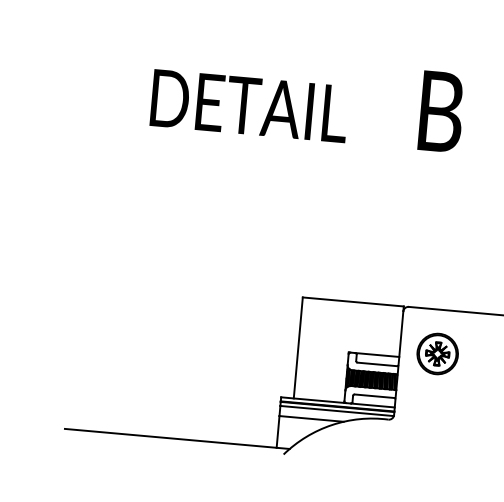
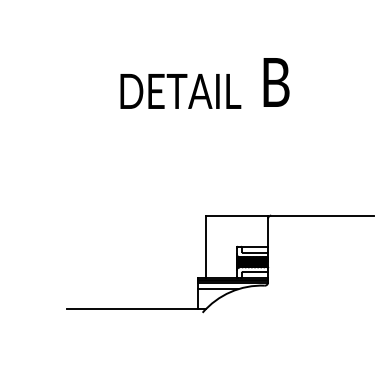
text: (249, 106) -> (180, 91), moved
text: (441, 111) -> (276, 82), moved
part: (437, 353) -> (291, 242), removed

